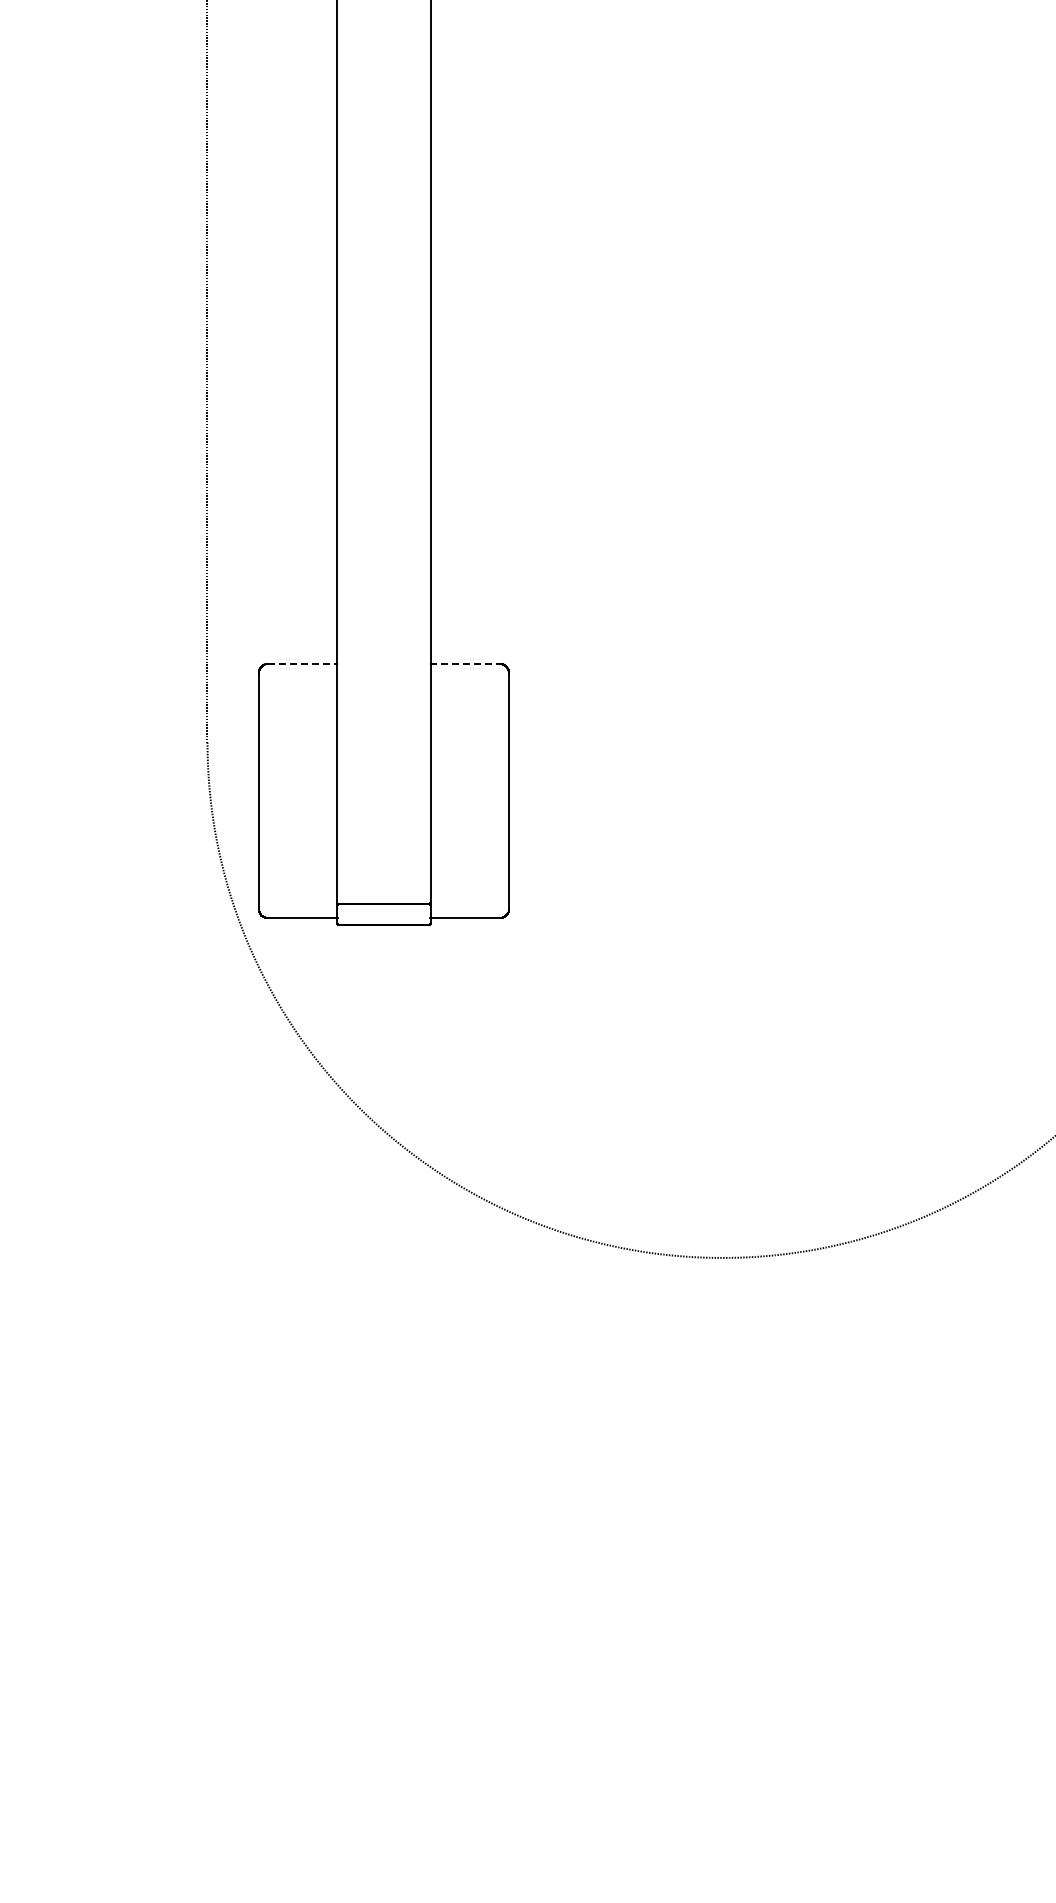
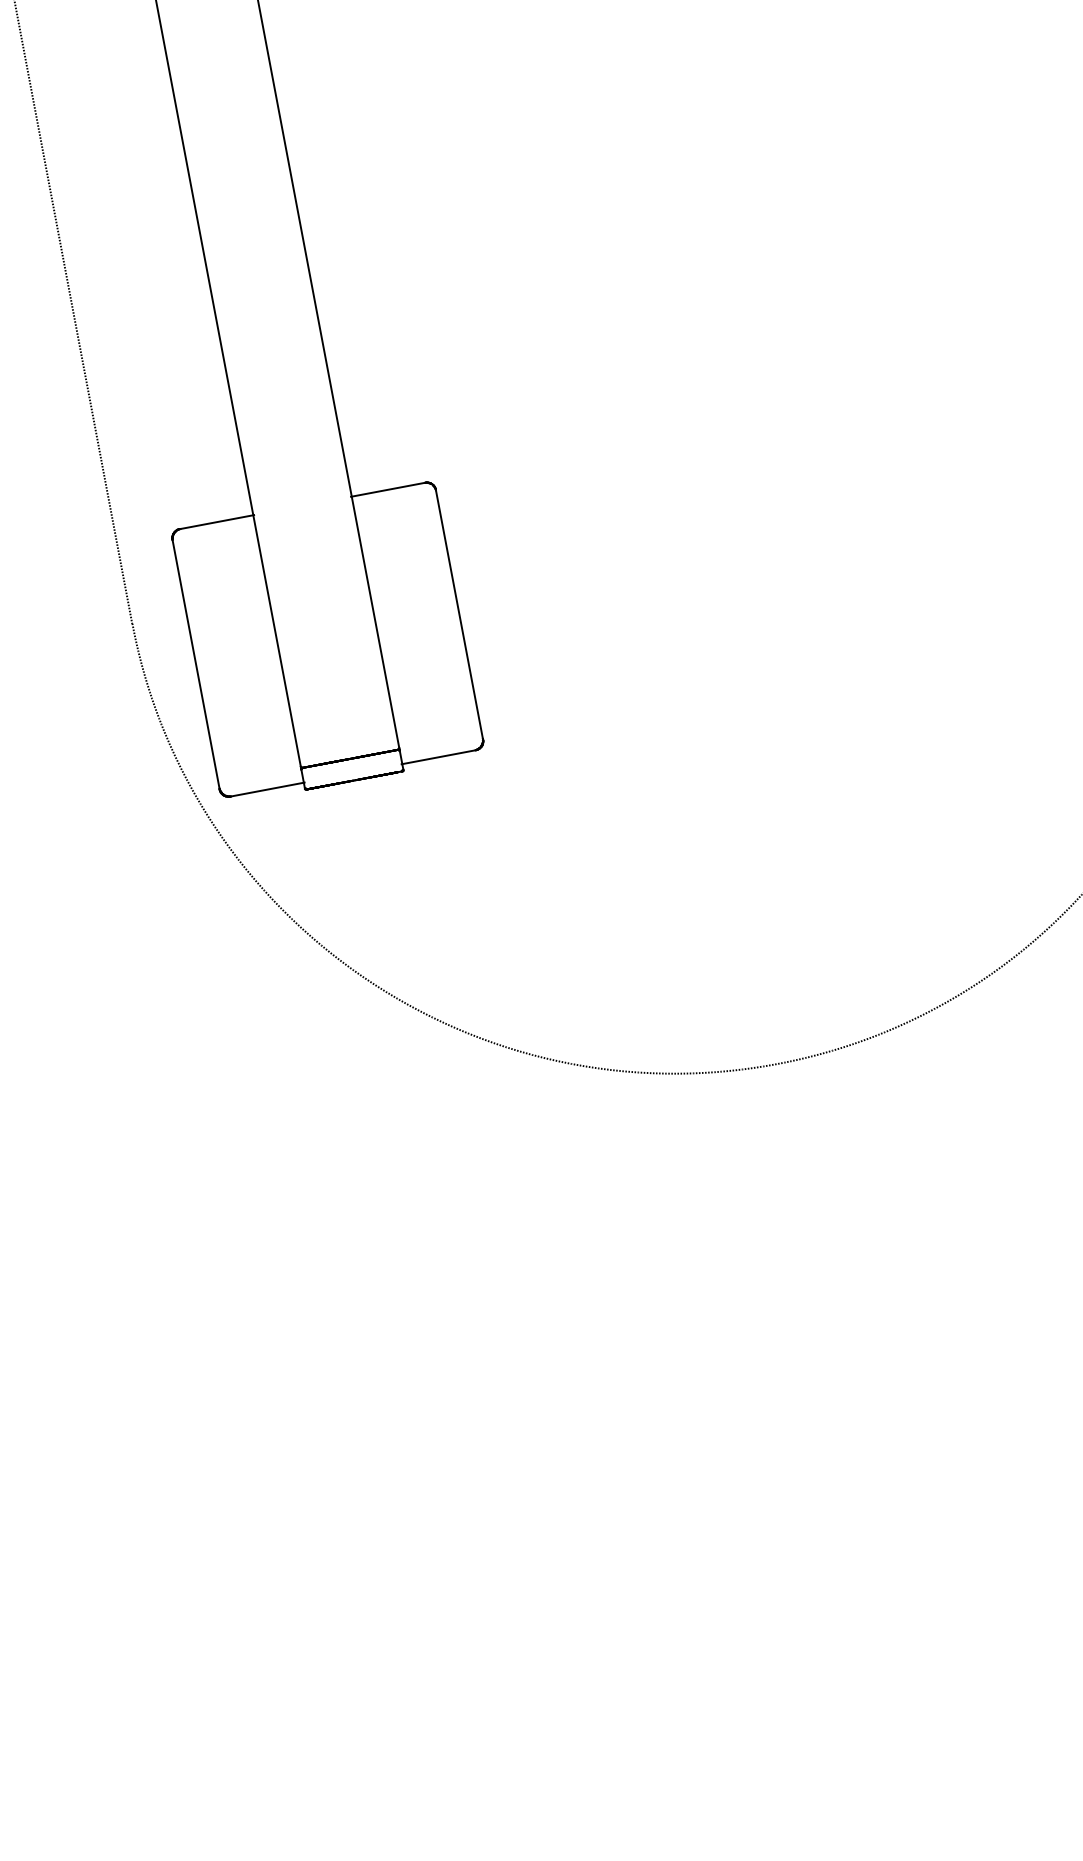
line: (302, 664) -> (216, 522), dashed -> solid
line: (465, 664) -> (388, 490), dashed -> solid

